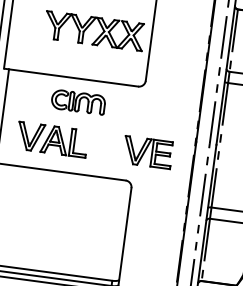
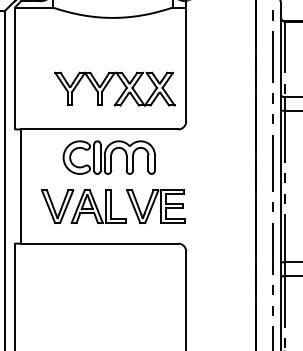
part: (89, 26) -> (108, 84), moved
part: (77, 102) -> (108, 157), size x1.43
part: (147, 152) -> (155, 206), moved

